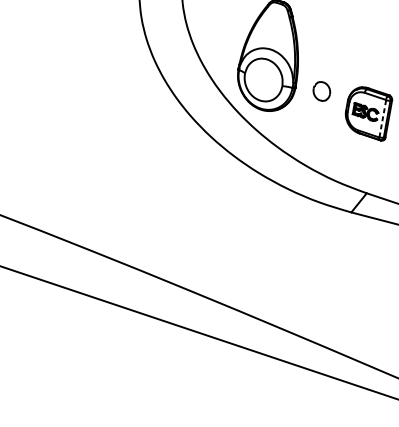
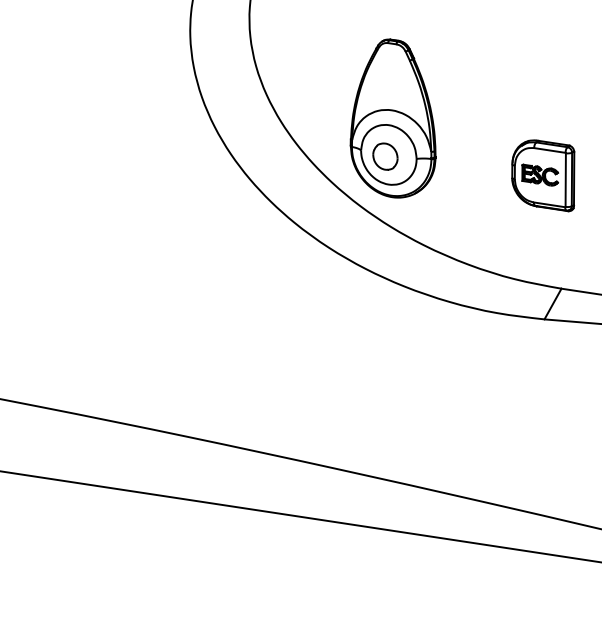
part: (321, 91) -> (385, 156), moved
line: (382, 119) -> (565, 180), dashed -> solid

